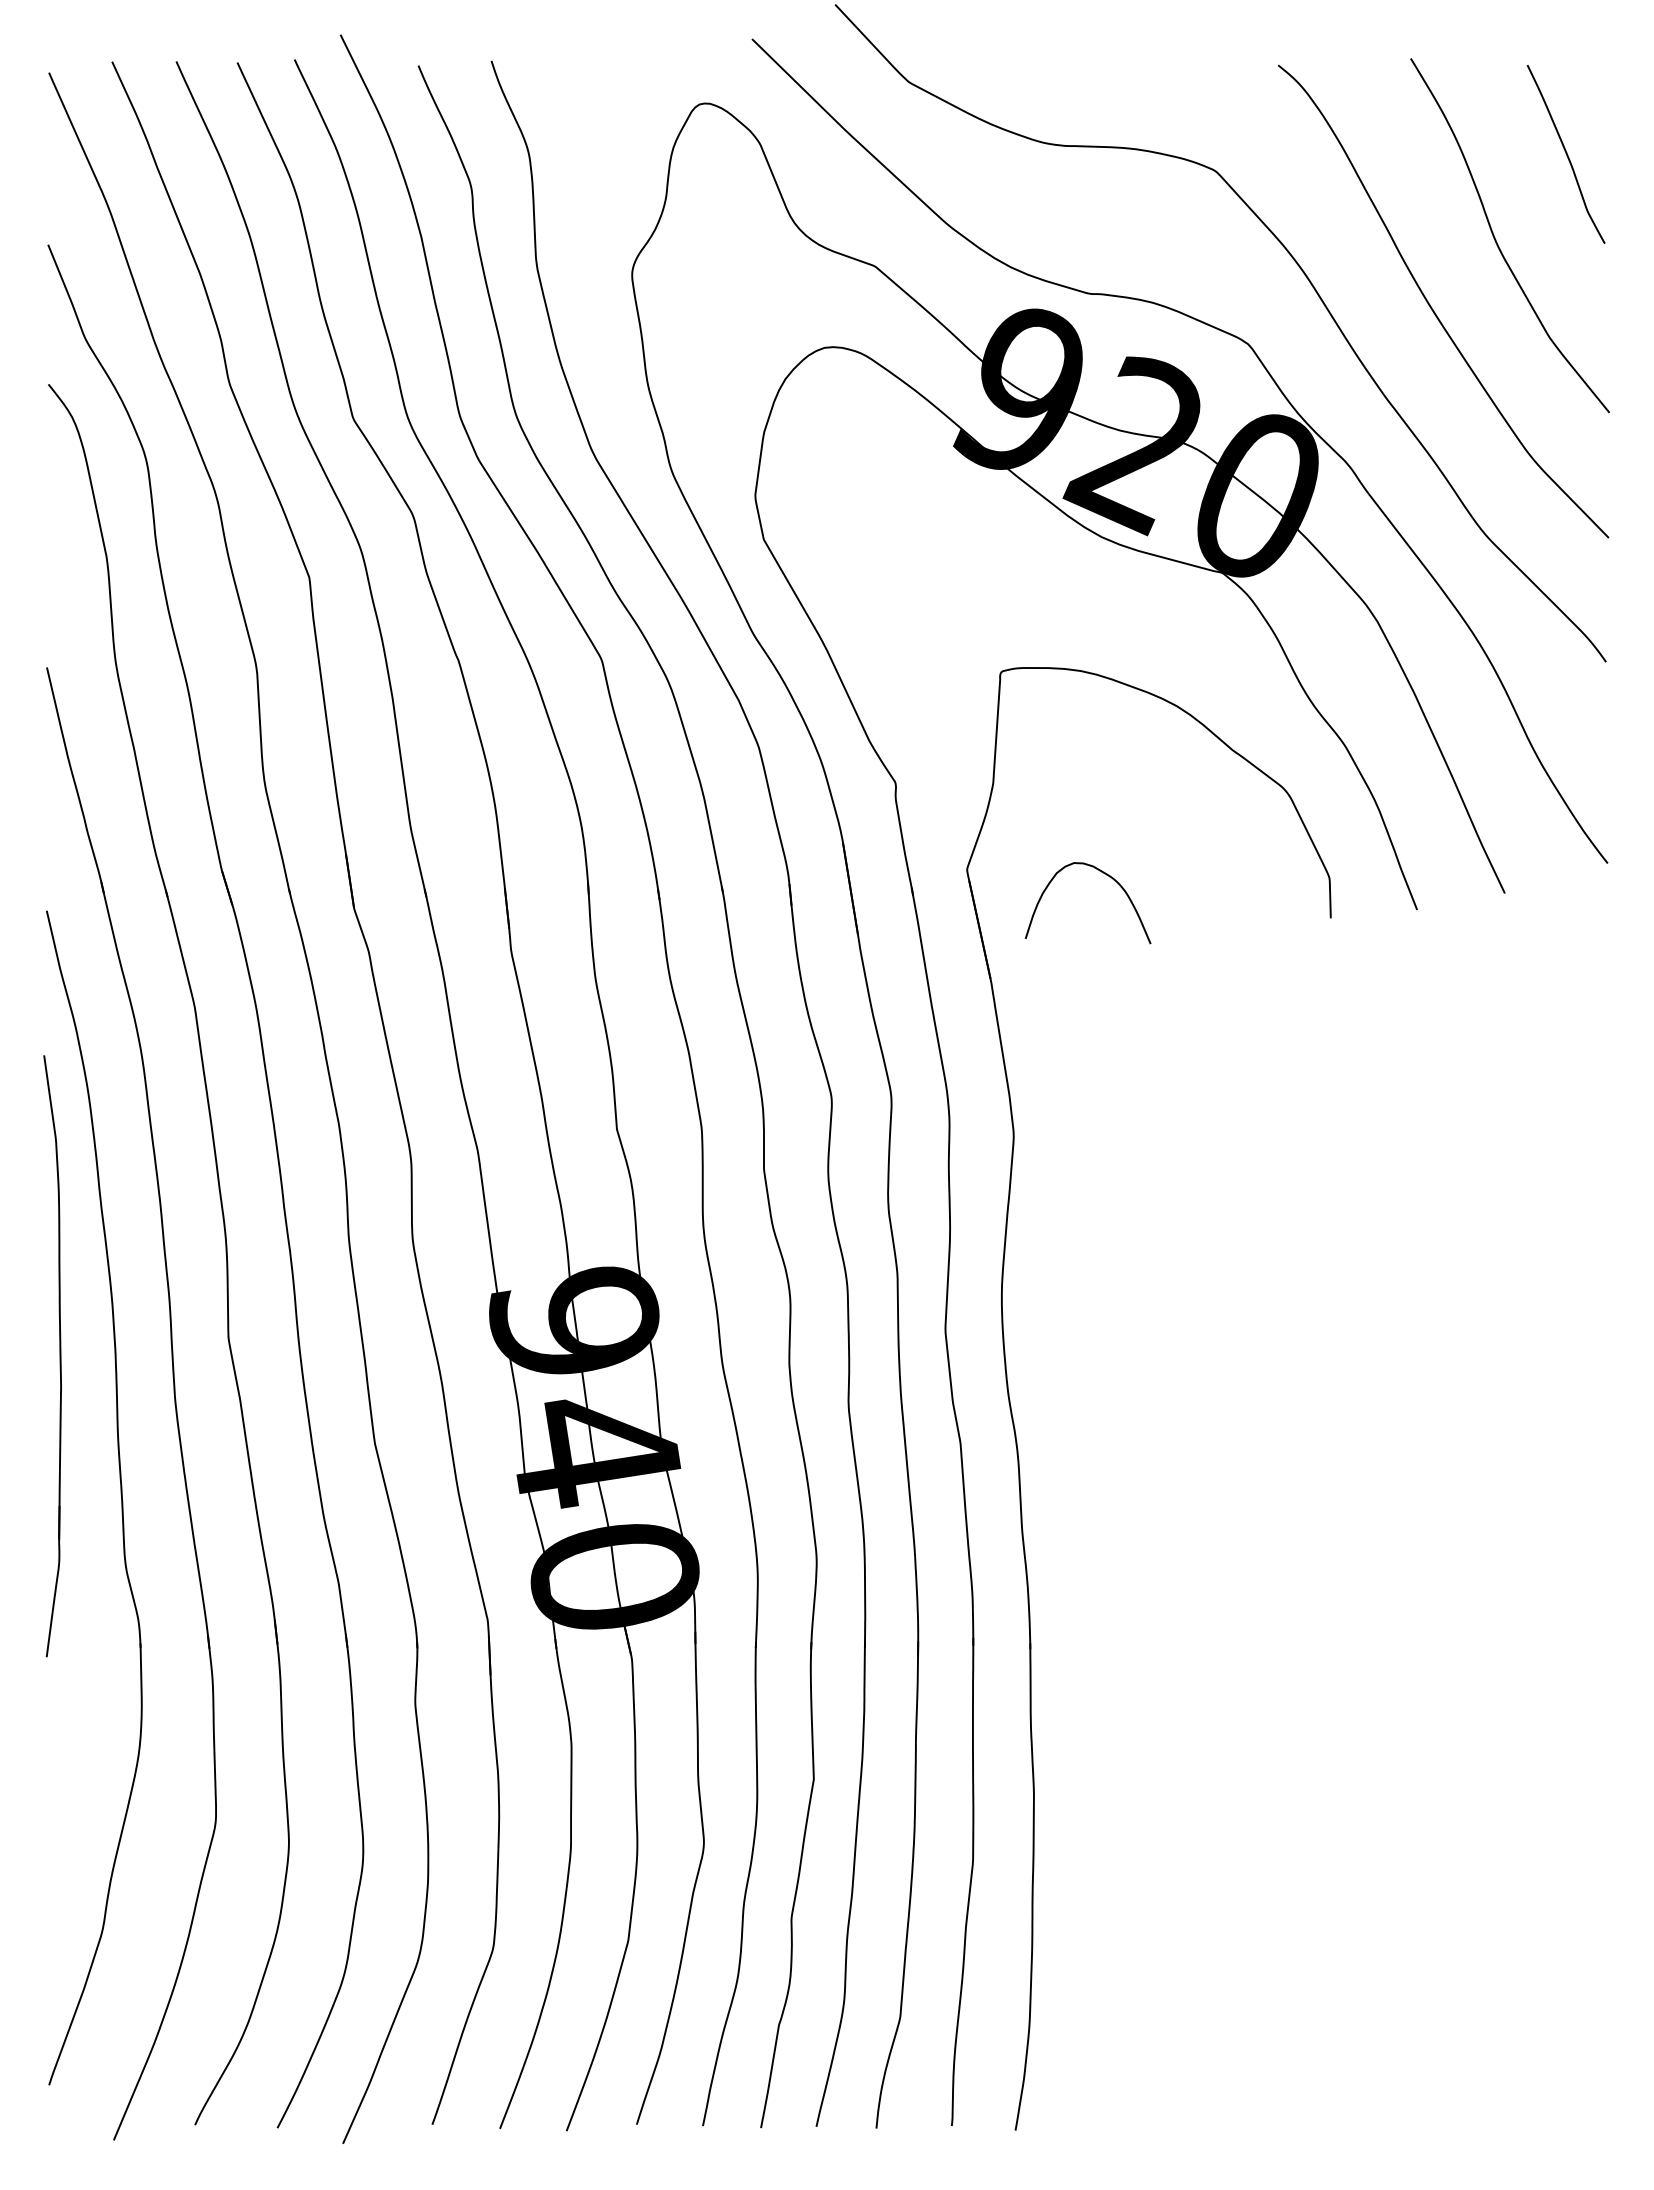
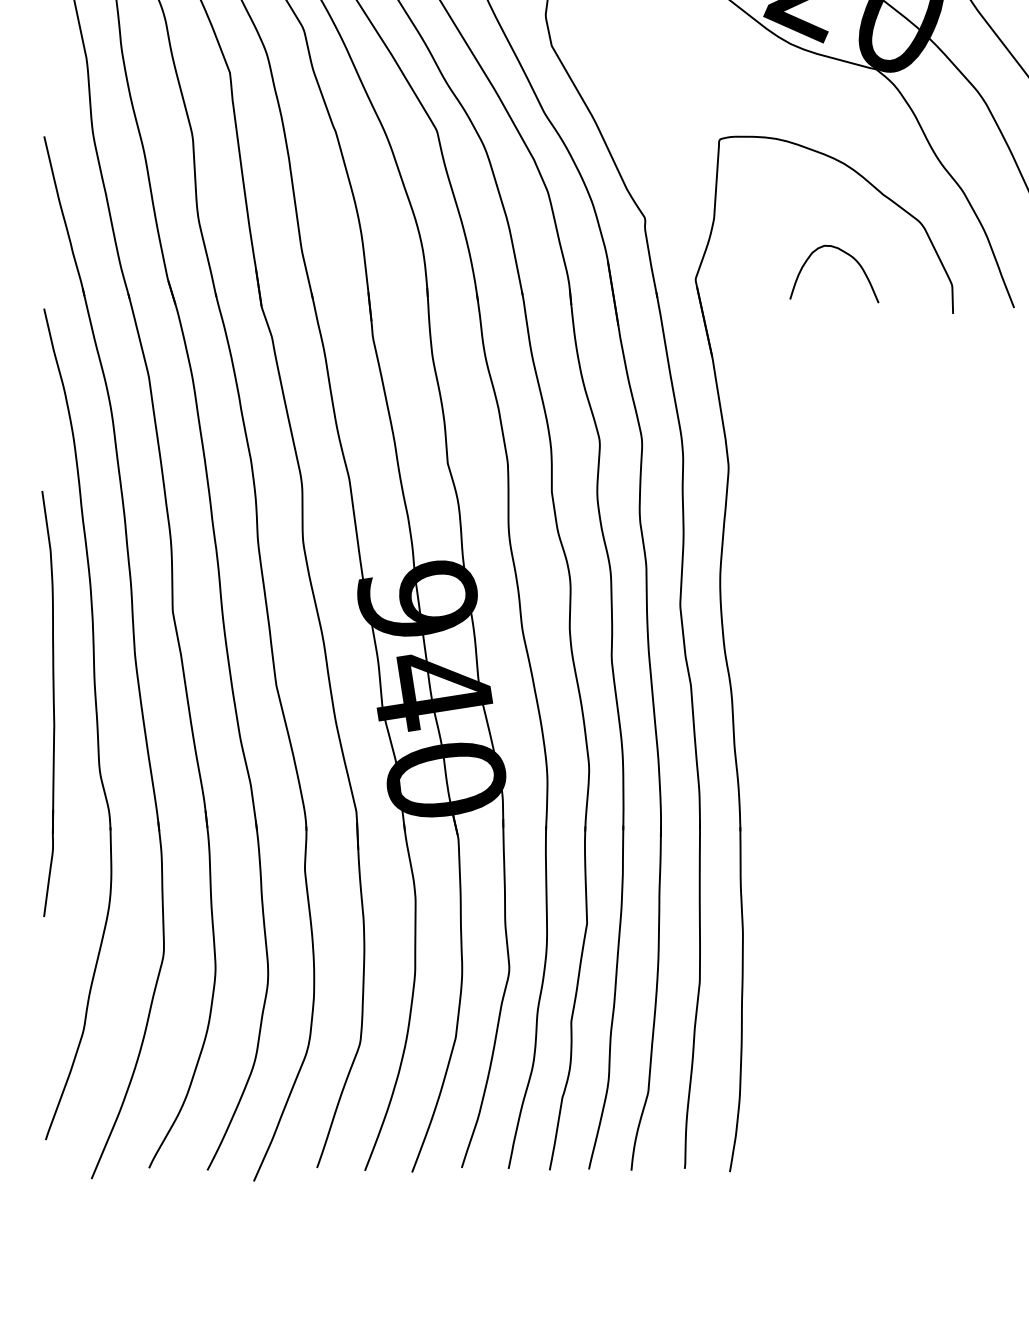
curve: (1104, 874) -> (845, 253), moved
part: (59, 1356) -> (53, 704), moved

